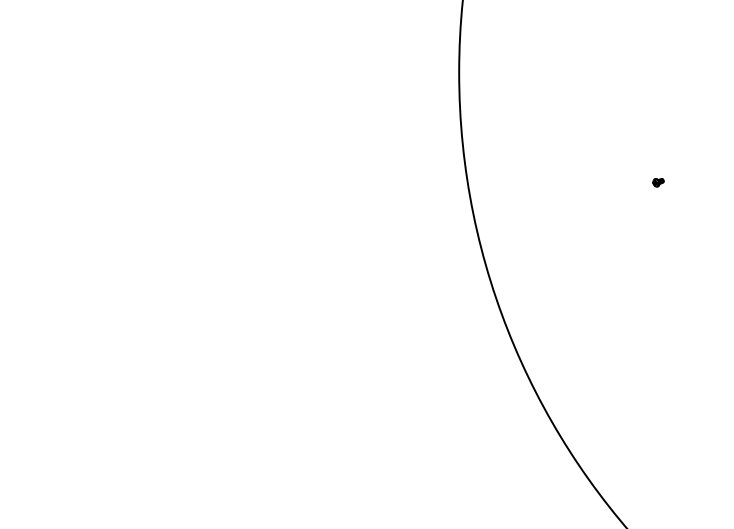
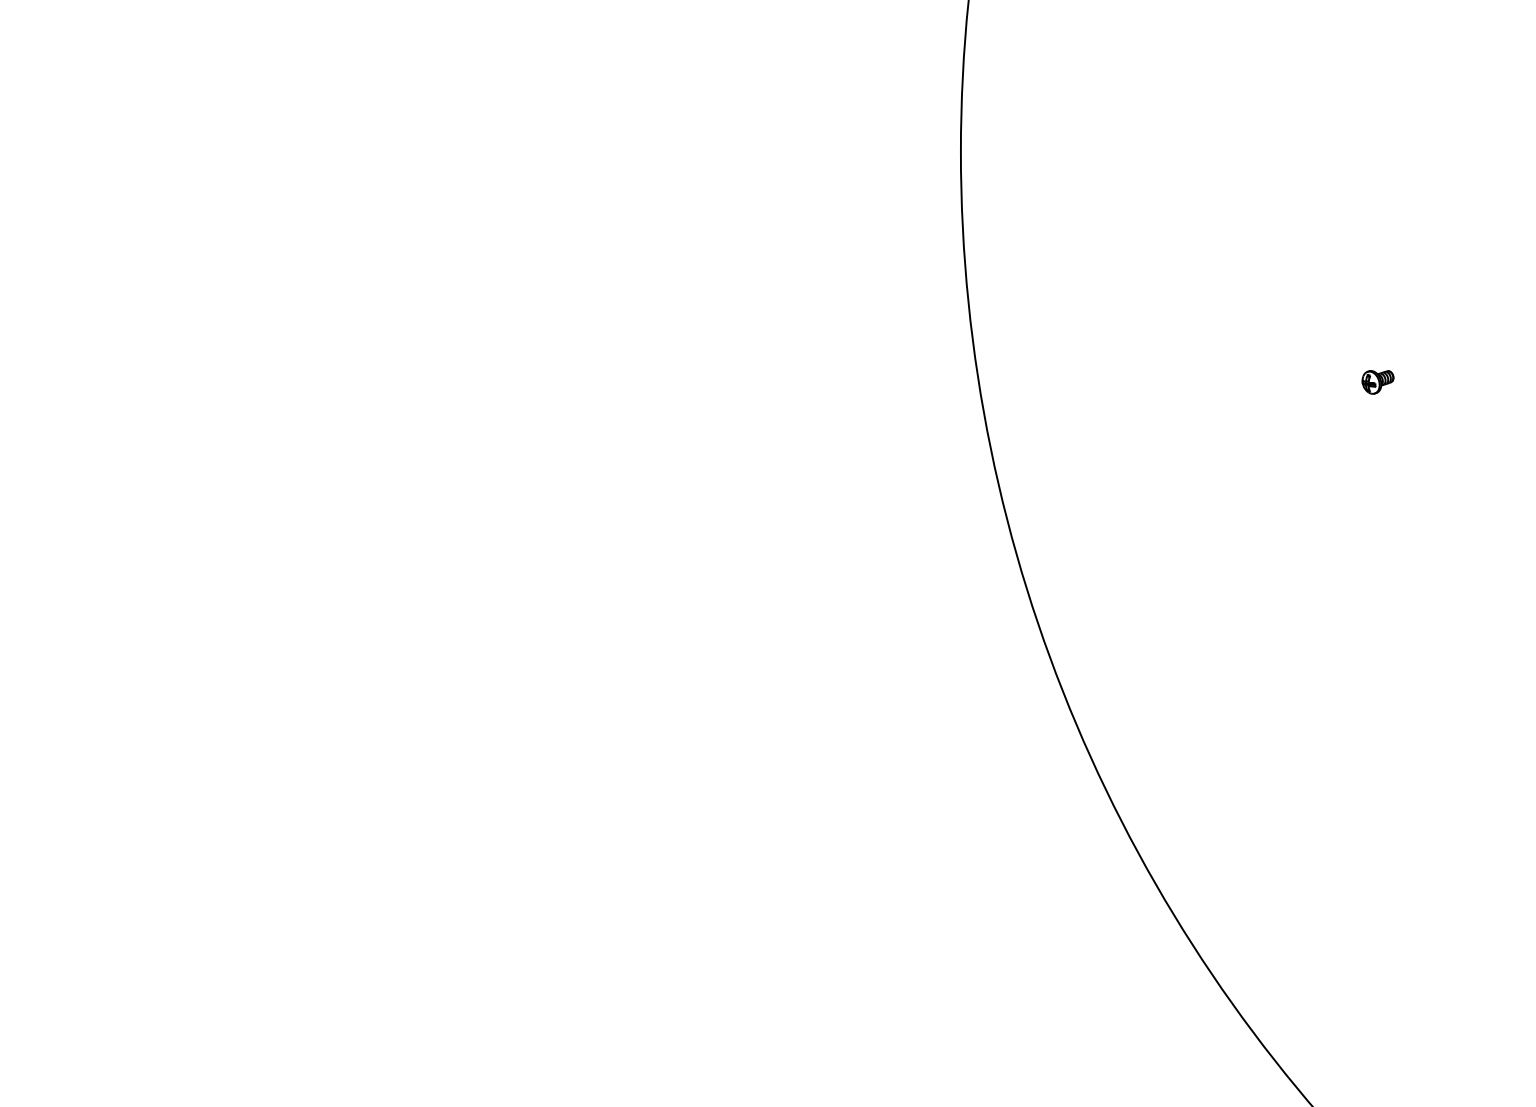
part: (658, 182) -> (1378, 381), size x1.43

